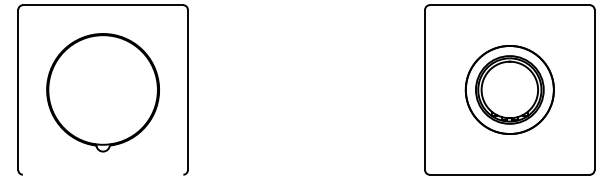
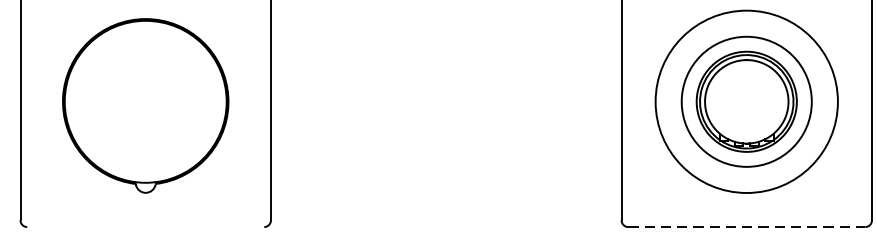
circle: (509, 89) -> (746, 101), size x1.4
line: (510, 174) -> (747, 226), solid -> dashed

